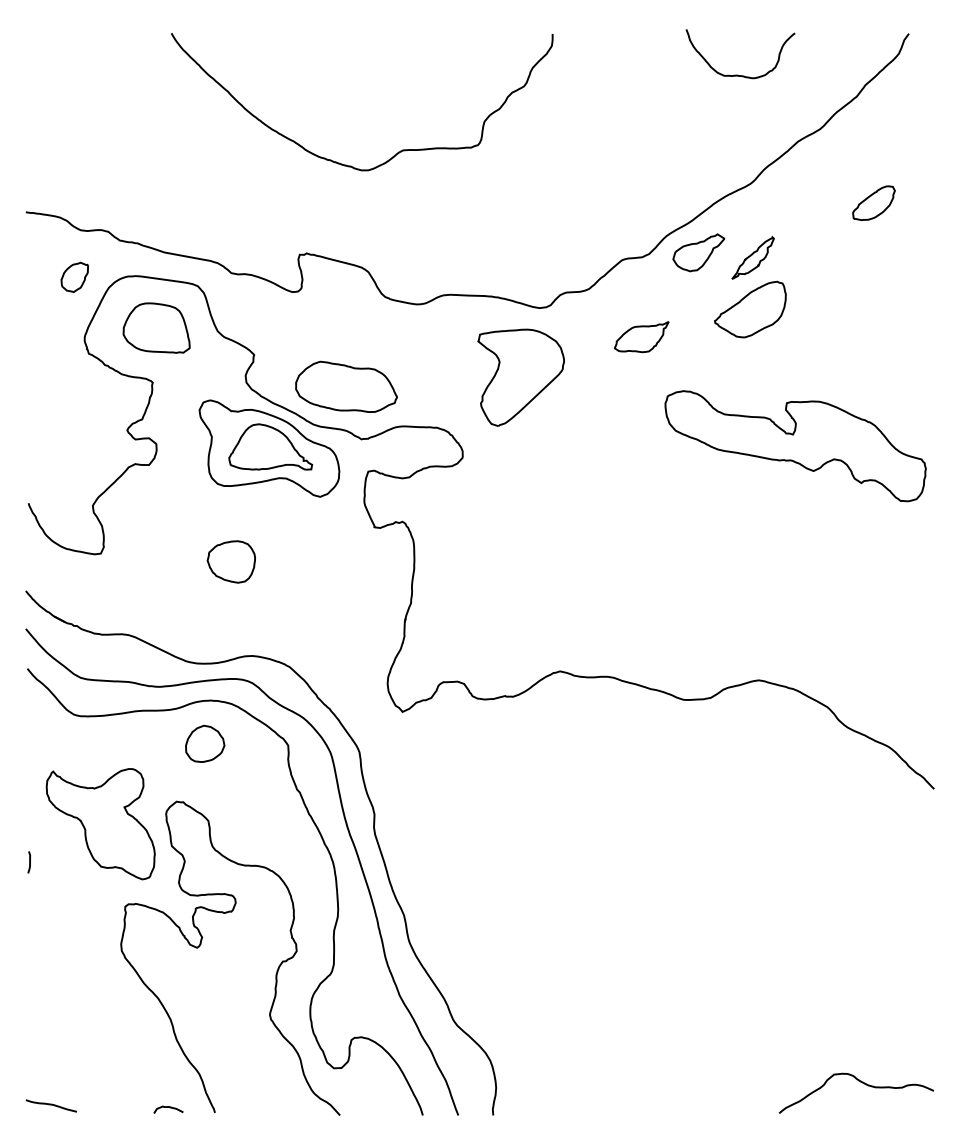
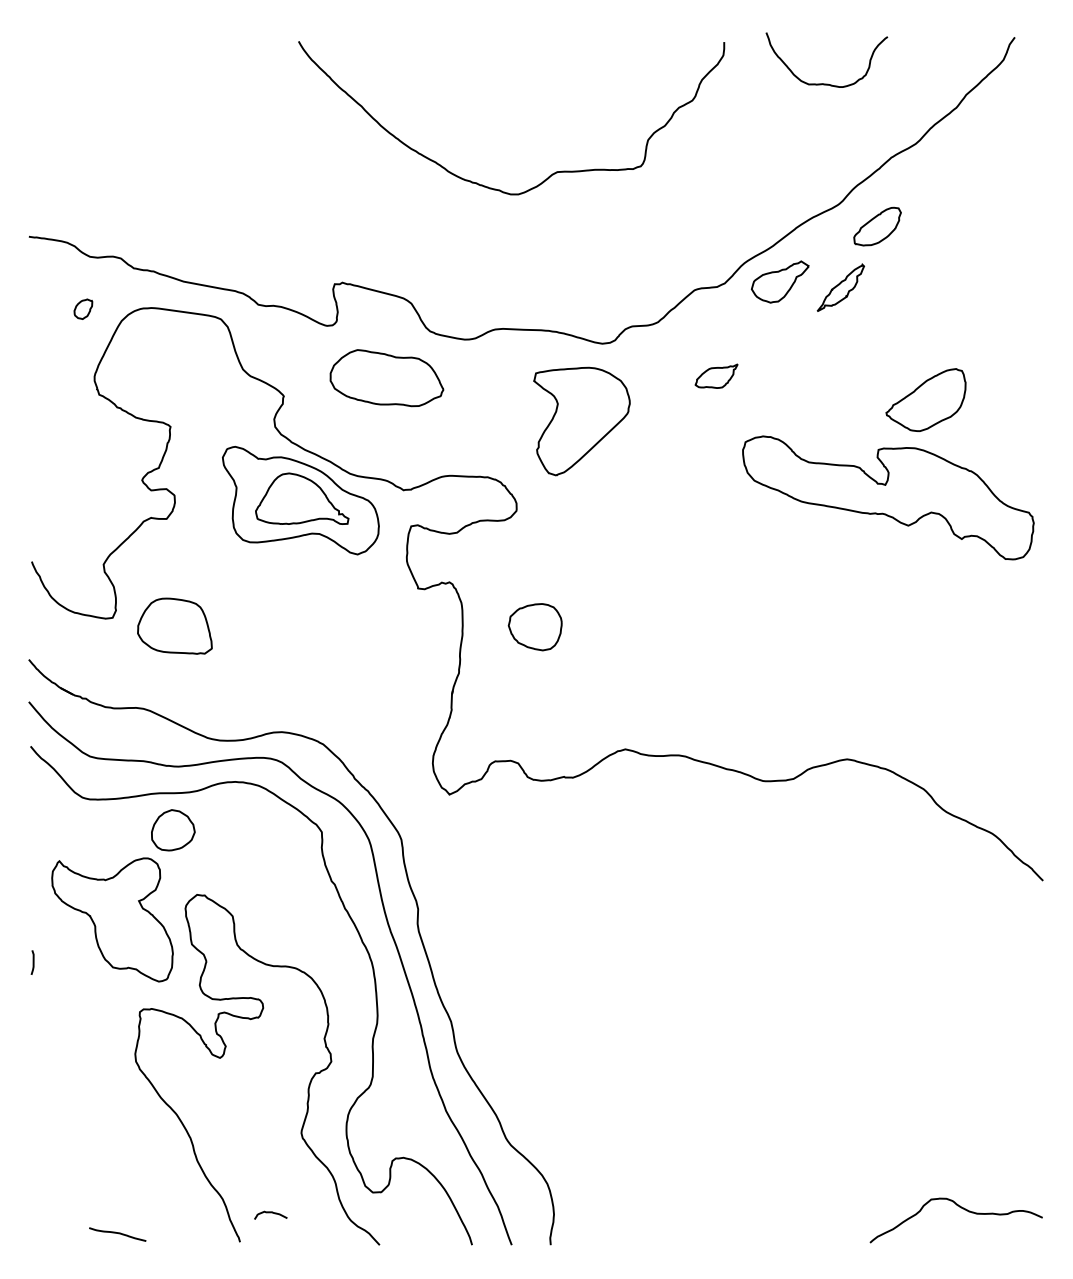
curve: (398, 151) -> (552, 173), moved
part: (873, 202) -> (877, 225), moved
part: (74, 276) -> (83, 308), size x0.6
part: (750, 309) -> (926, 400), moved
part: (156, 327) -> (174, 625), moved
part: (641, 337) -> (716, 376), size x0.7
part: (346, 386) -> (386, 377), moved
part: (230, 561) -> (534, 626), moved
part: (205, 743) -> (173, 829), moved
curve: (51, 1105) -> (117, 1234), moved
curve: (168, 1107) -> (270, 1212), moved

